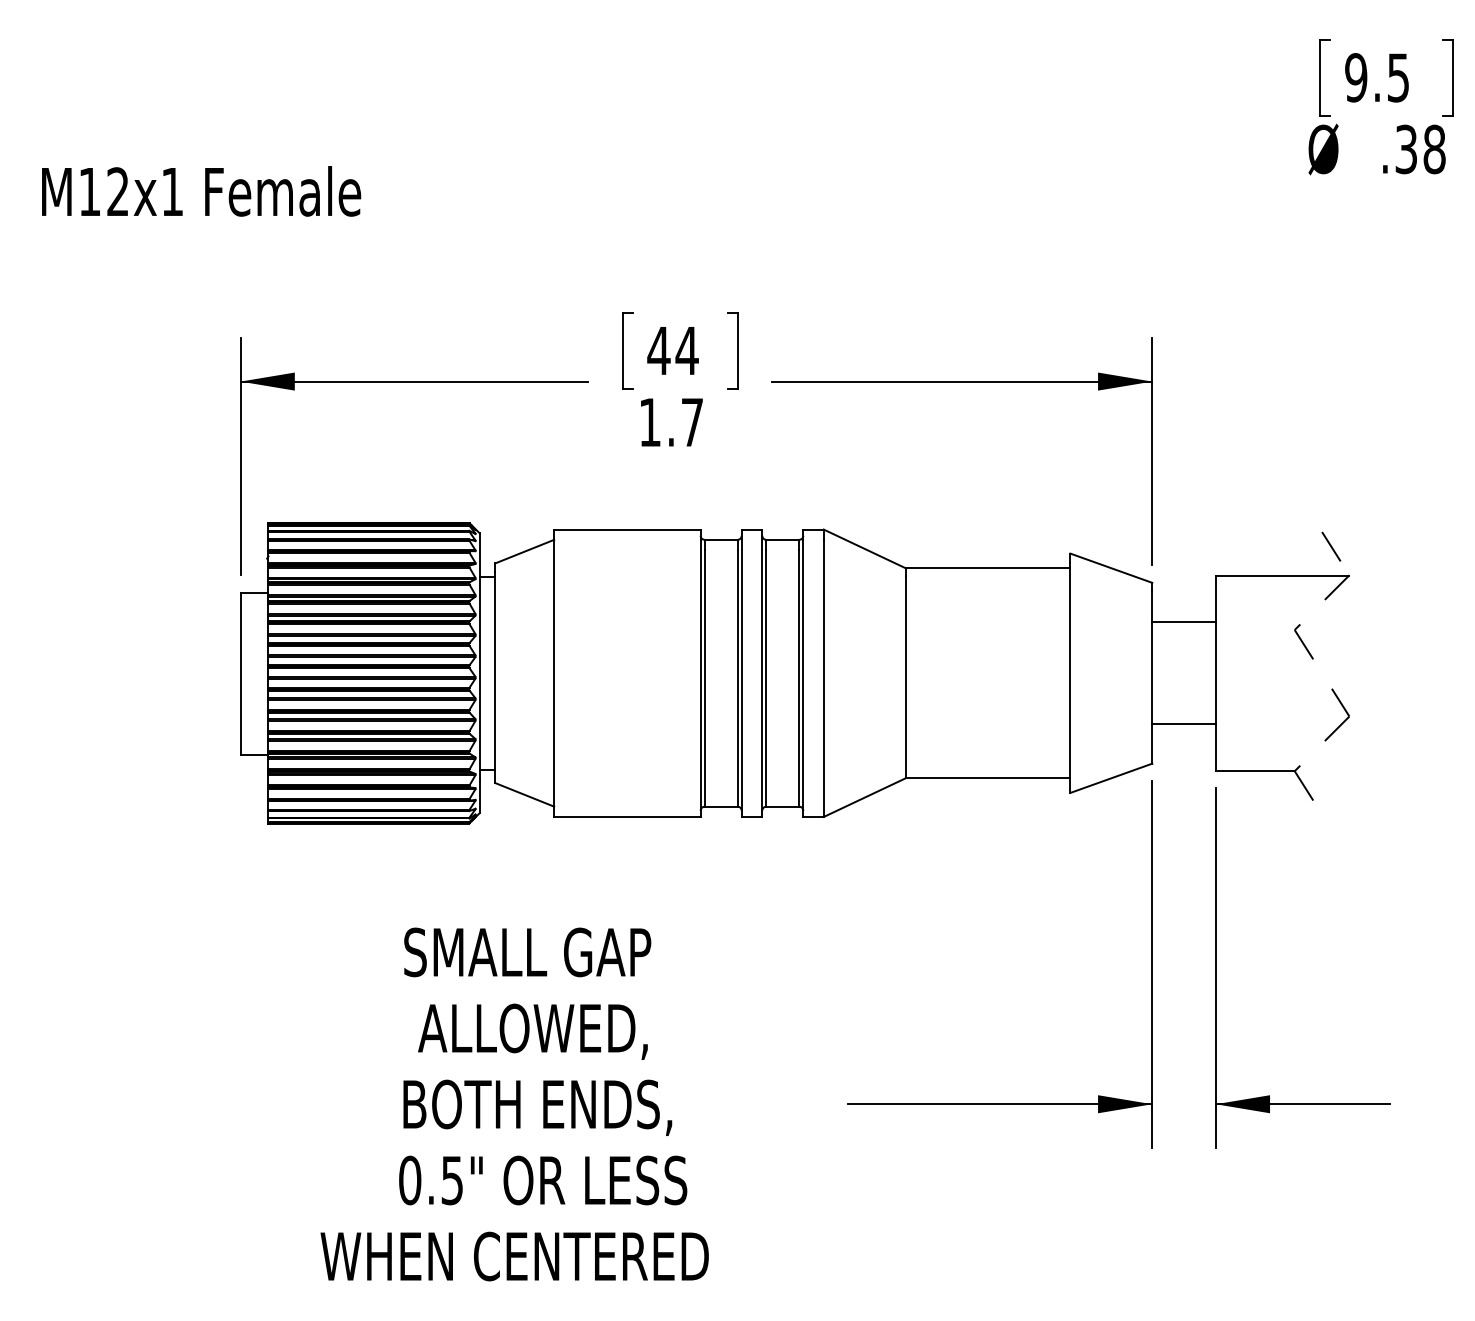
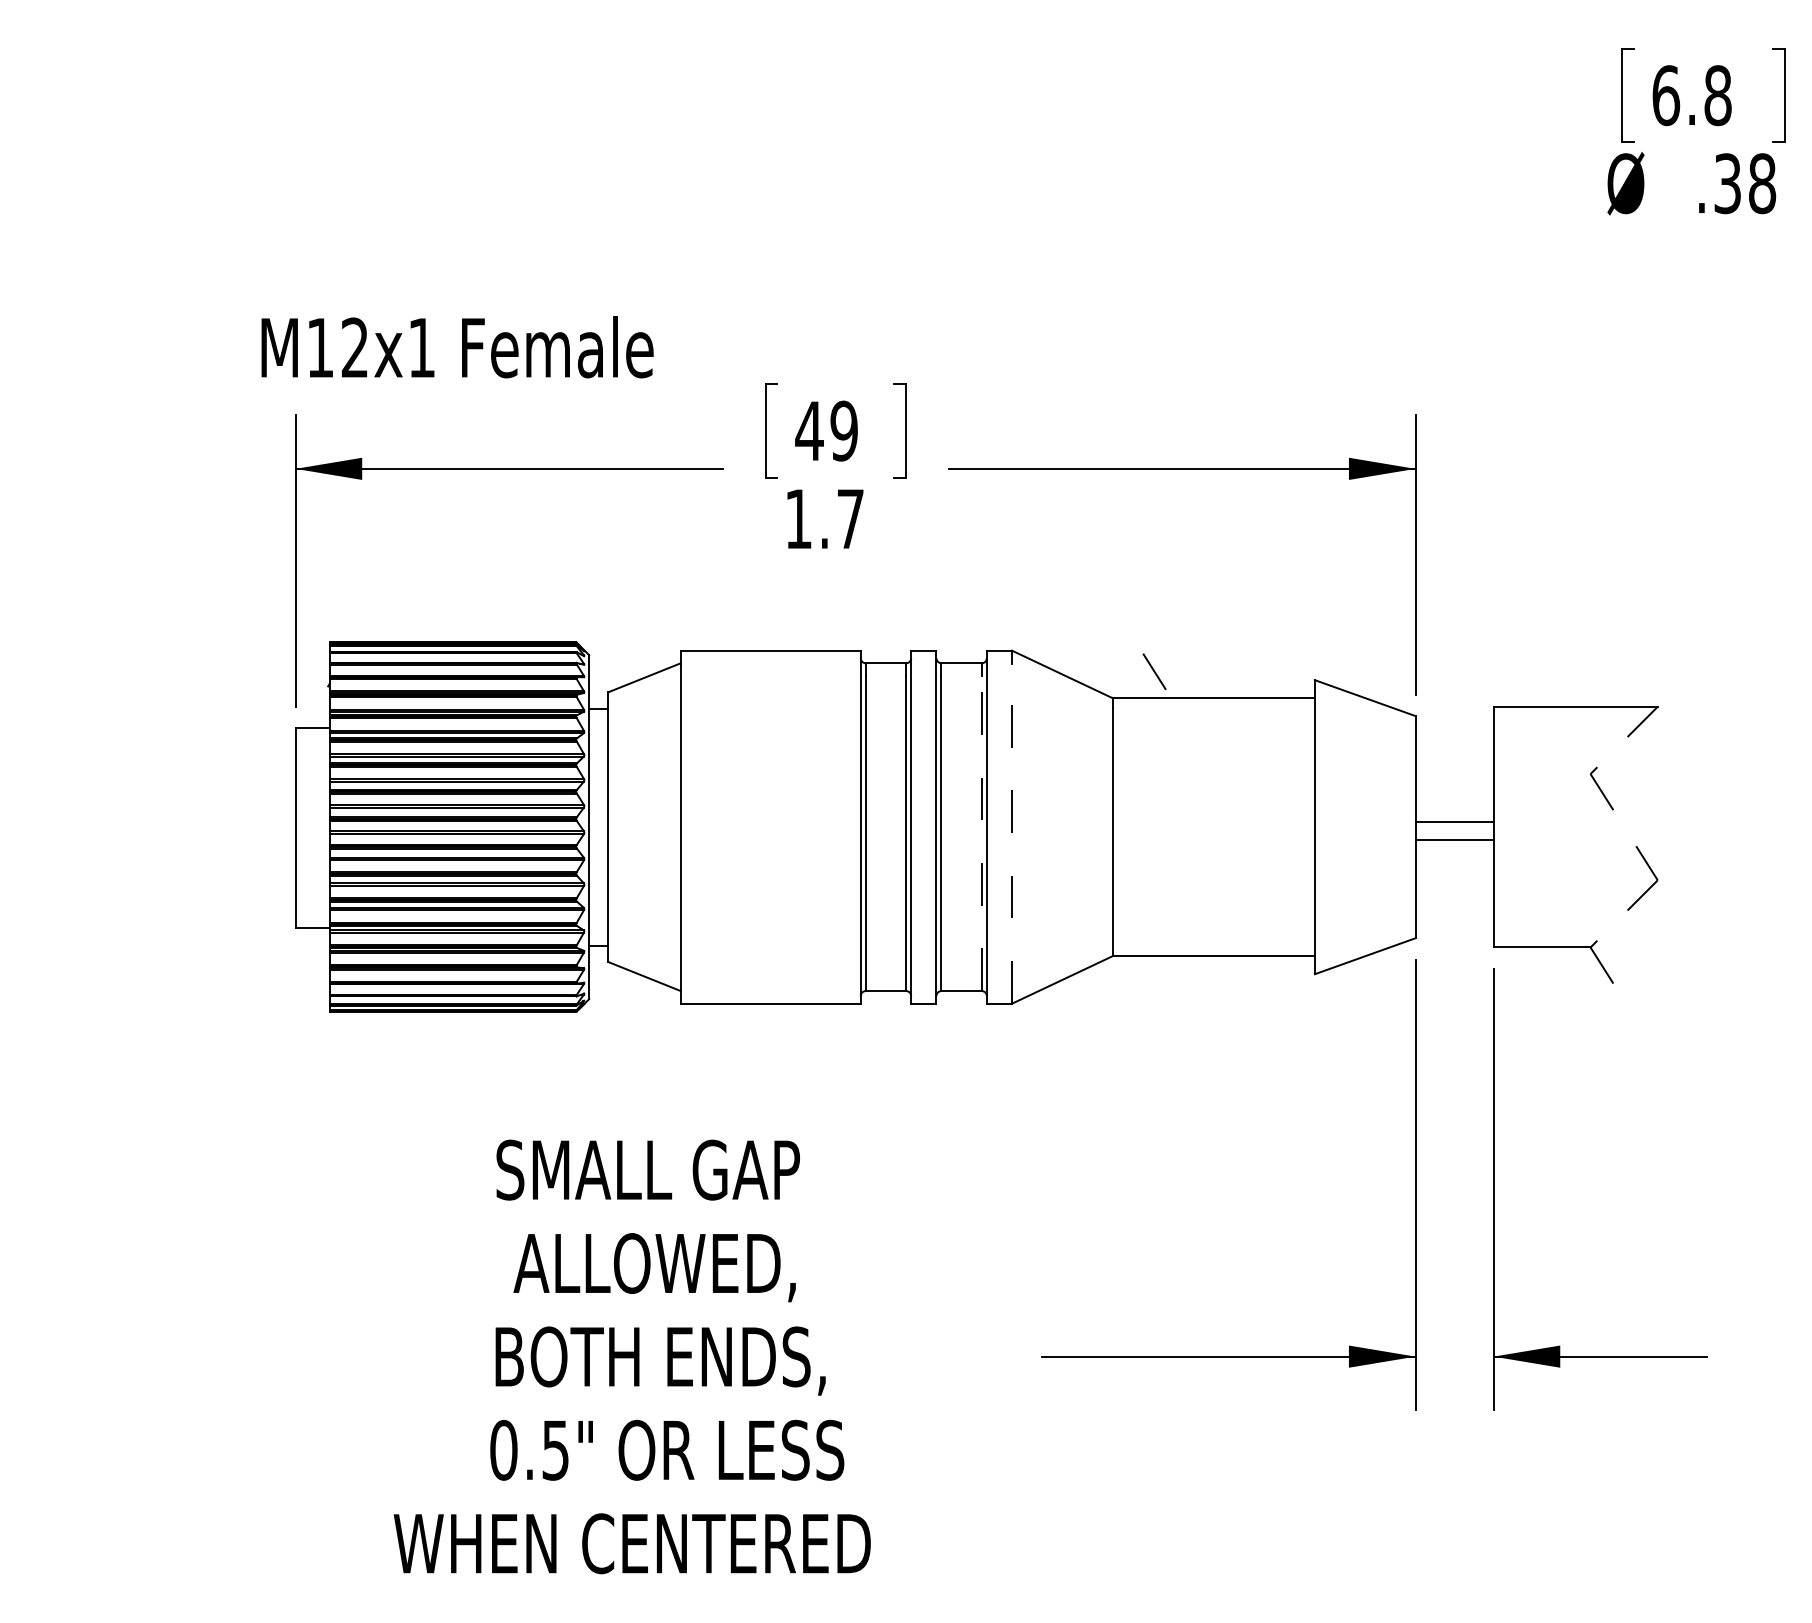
text: (1376, 77) -> (1691, 95), 9.5 -> 6.8
text: (201, 191) -> (457, 347), moved
text: (686, 350) -> (843, 430), 44 -> 49
line: (1331, 546) -> (1154, 671), moved
line: (1183, 622) -> (1454, 839), moved
line: (798, 678) -> (981, 833), solid -> dashed
line: (824, 678) -> (1012, 833), solid -> dashed
line: (1183, 723) -> (1454, 821), moved

